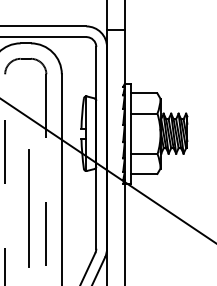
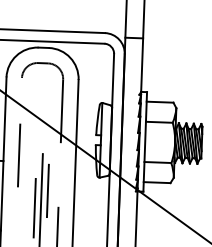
line: (35, 186) -> (48, 191), added
line: (22, 203) -> (34, 207), added

